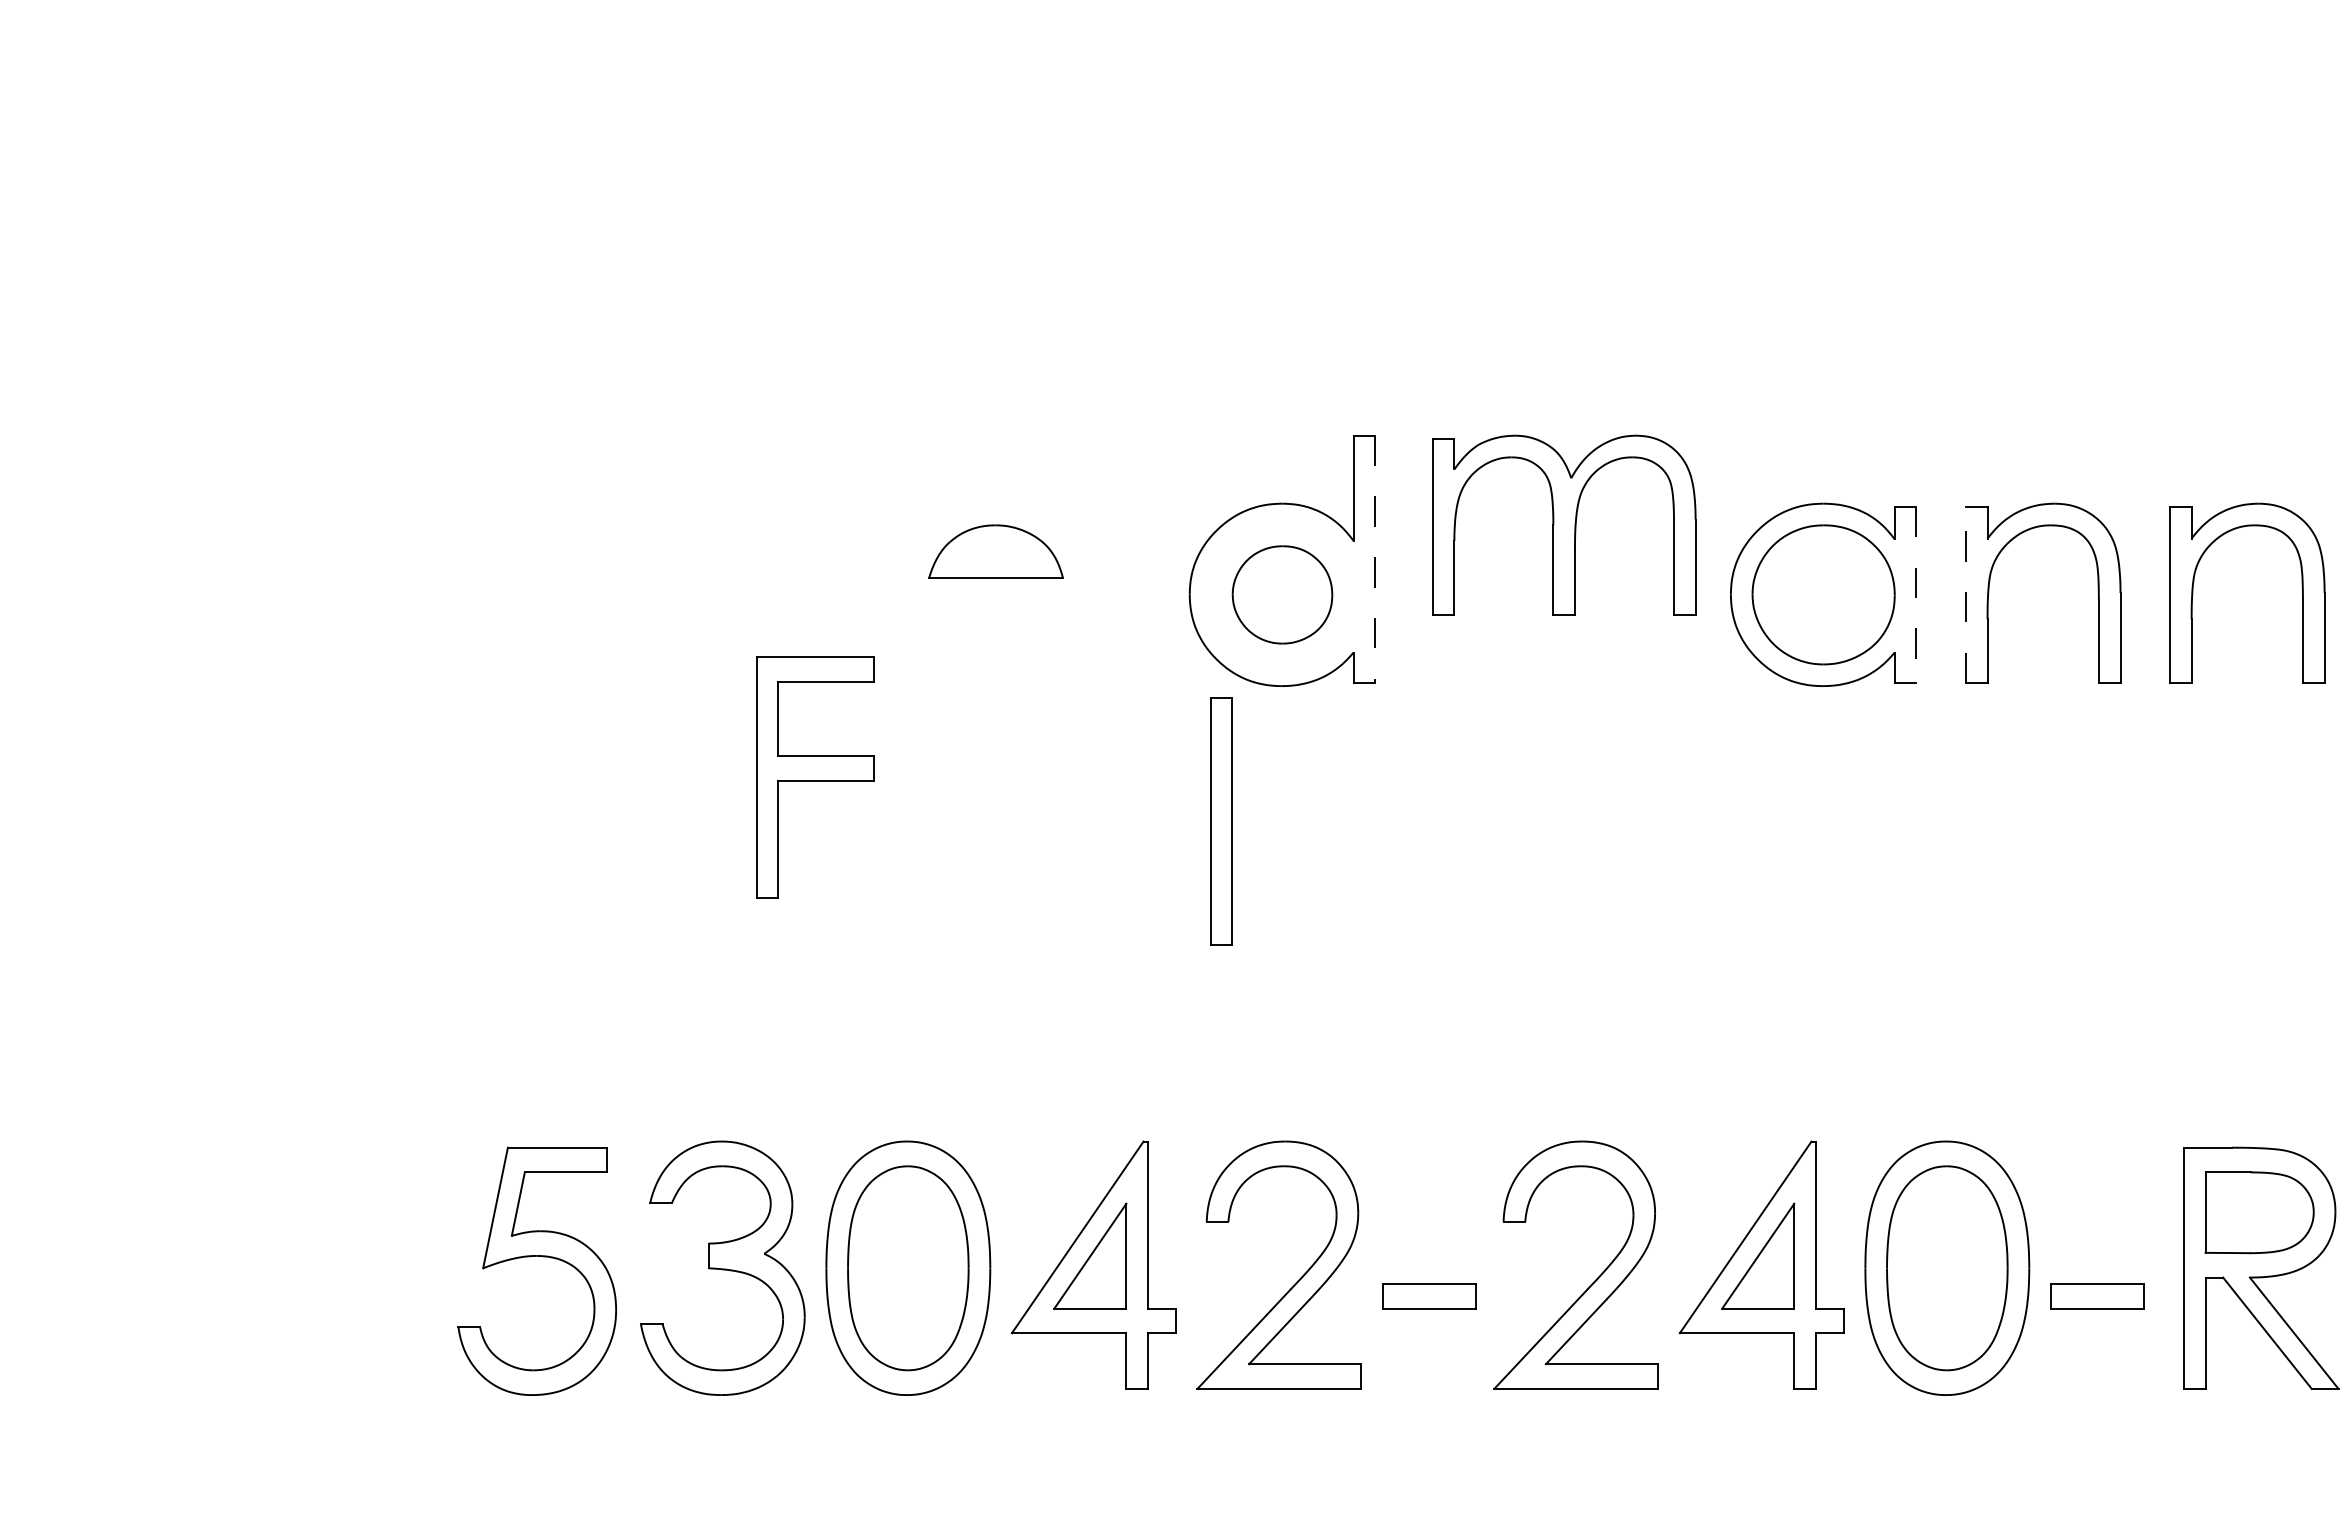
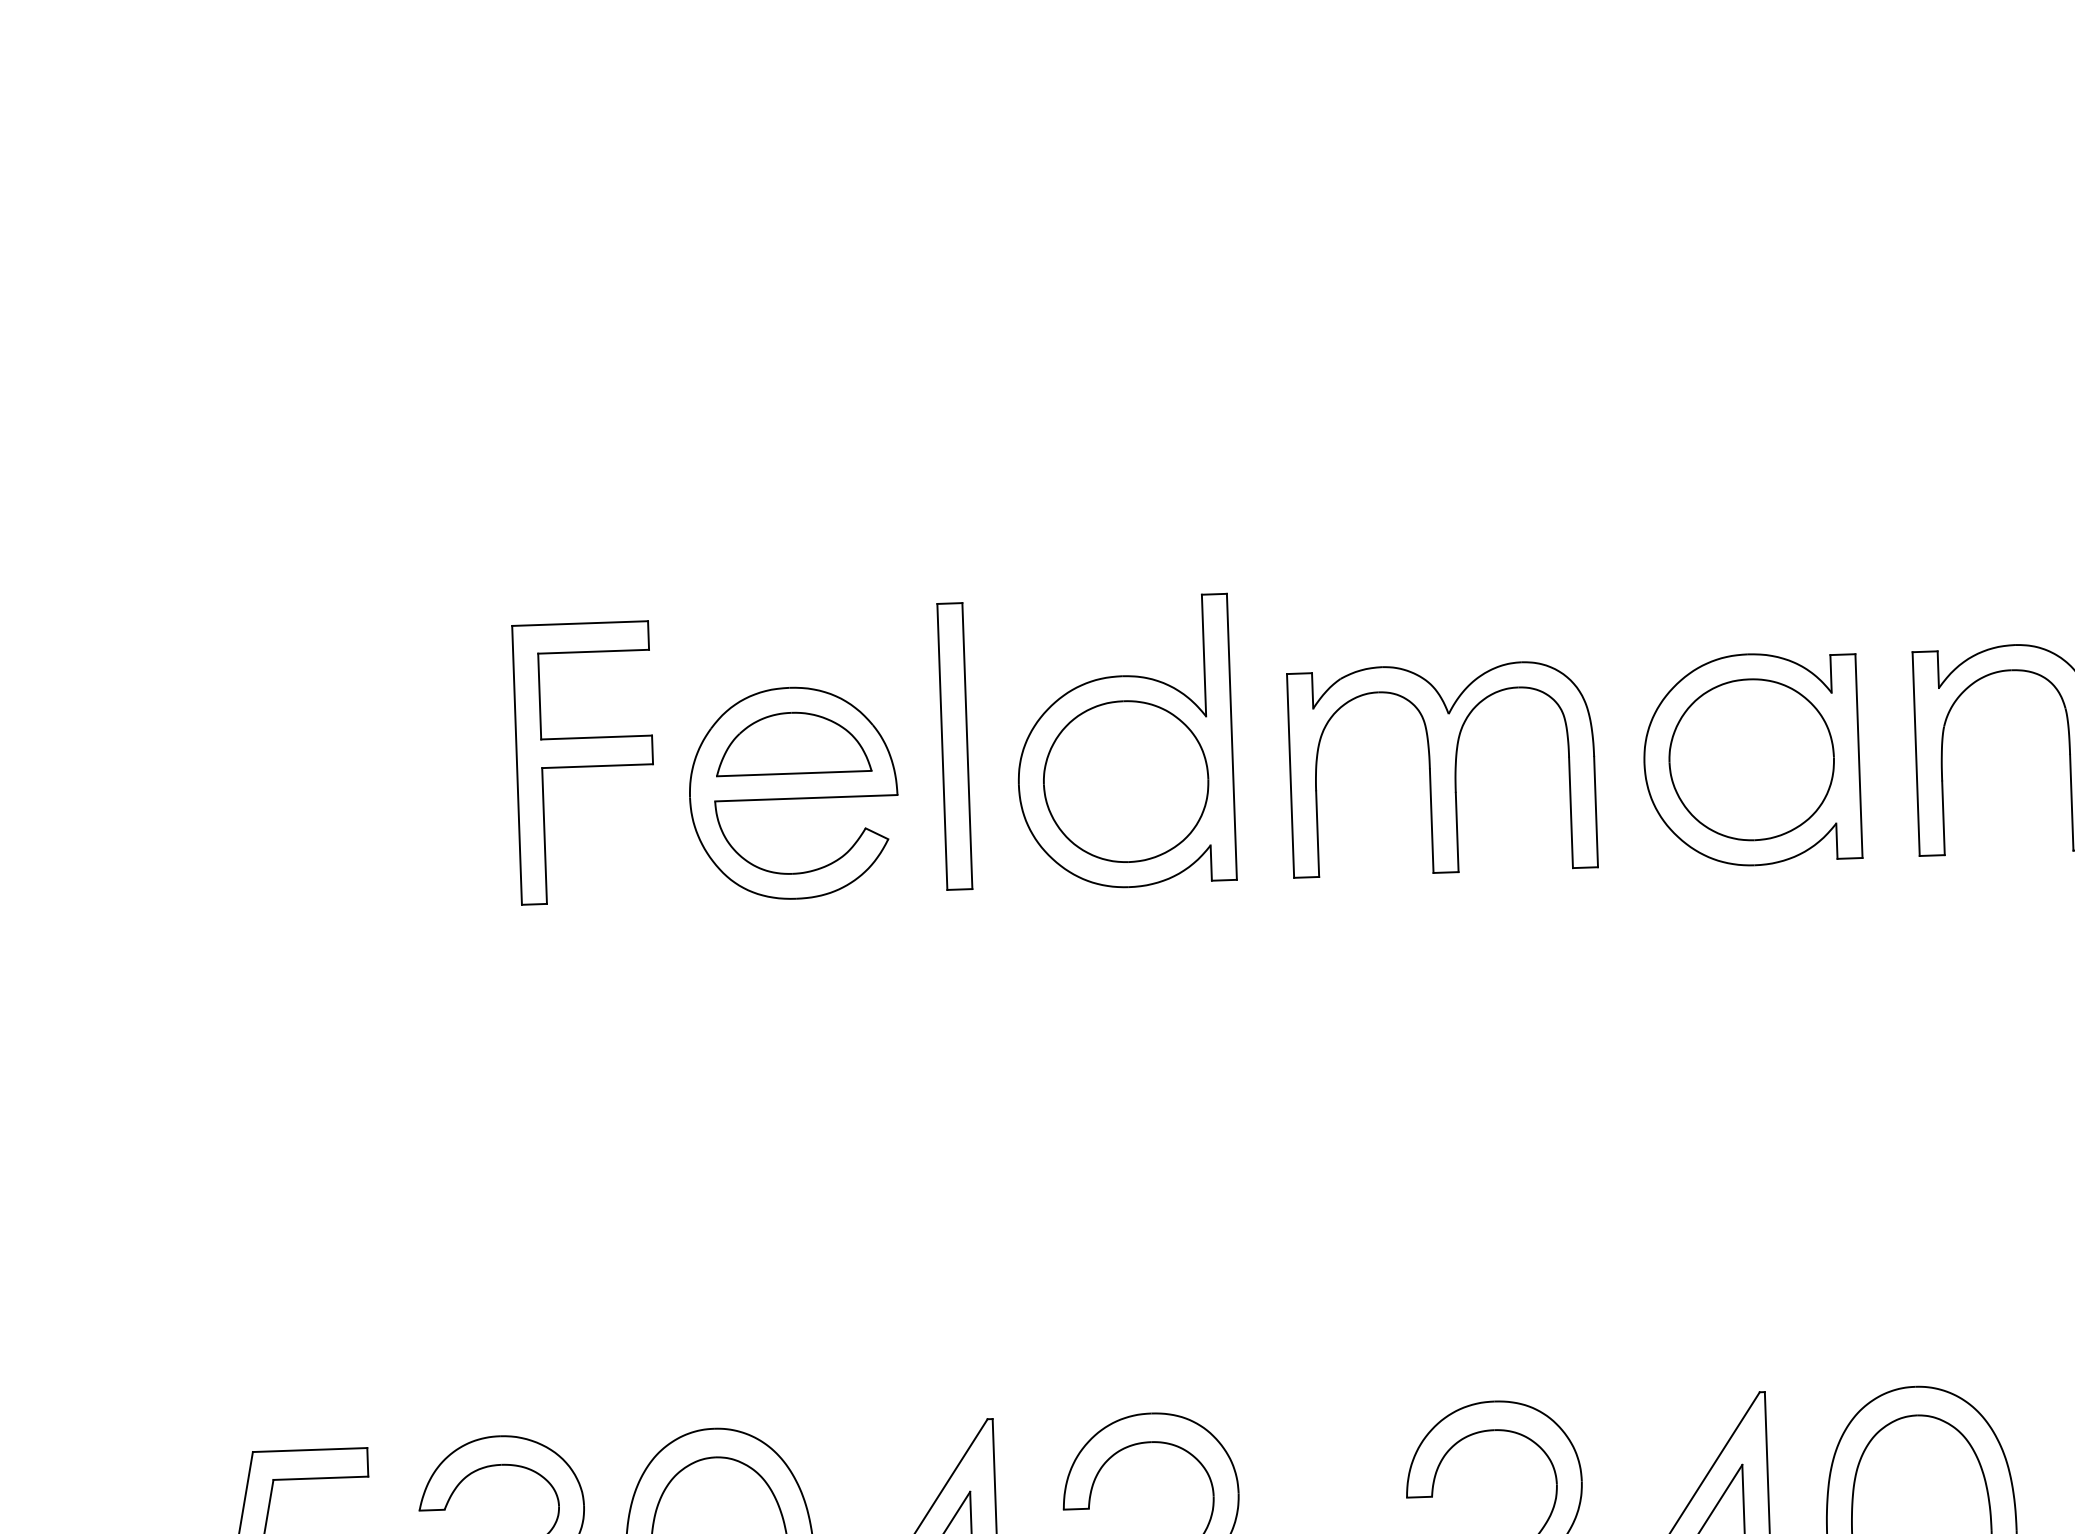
part: (1564, 524) -> (1442, 767), moved
line: (1375, 559) -> (1232, 736), dashed -> solid
part: (994, 594) -> (793, 792), added
part: (1282, 594) -> (1126, 781), size x1.43
line: (1965, 594) -> (1915, 753), dashed -> solid
line: (1916, 595) -> (1859, 756), dashed -> solid
part: (815, 777) -> (584, 763), moved
part: (1221, 821) -> (954, 746), moved

